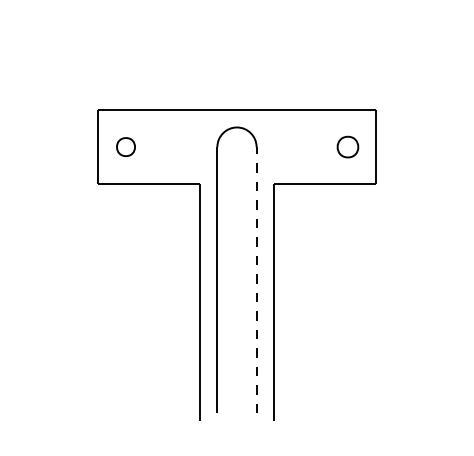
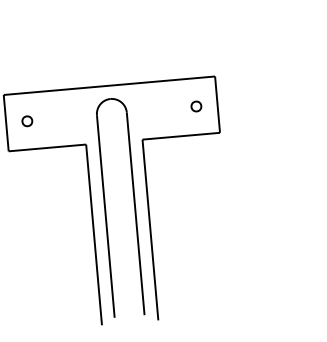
part: (125, 146) -> (26, 120), size x0.71
part: (347, 146) -> (196, 106), size x0.62
line: (256, 280) -> (135, 214), dashed -> solid

